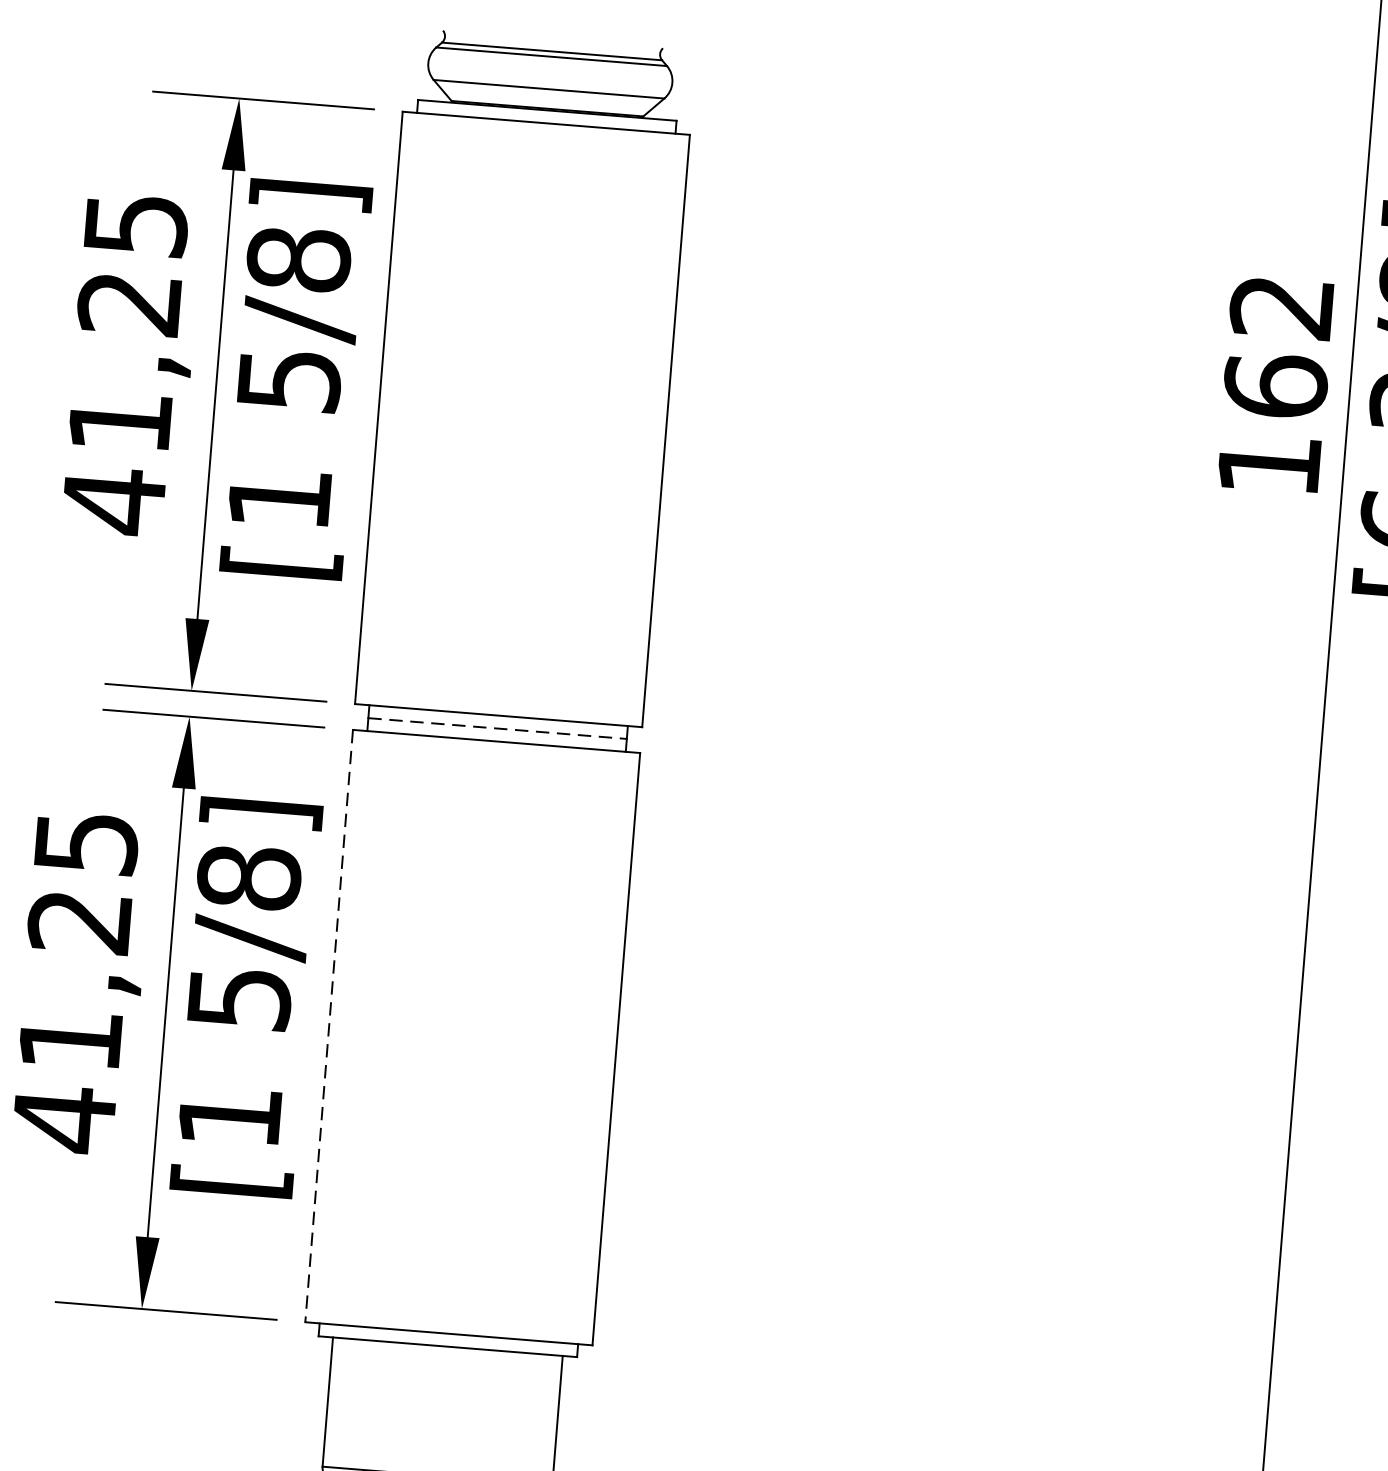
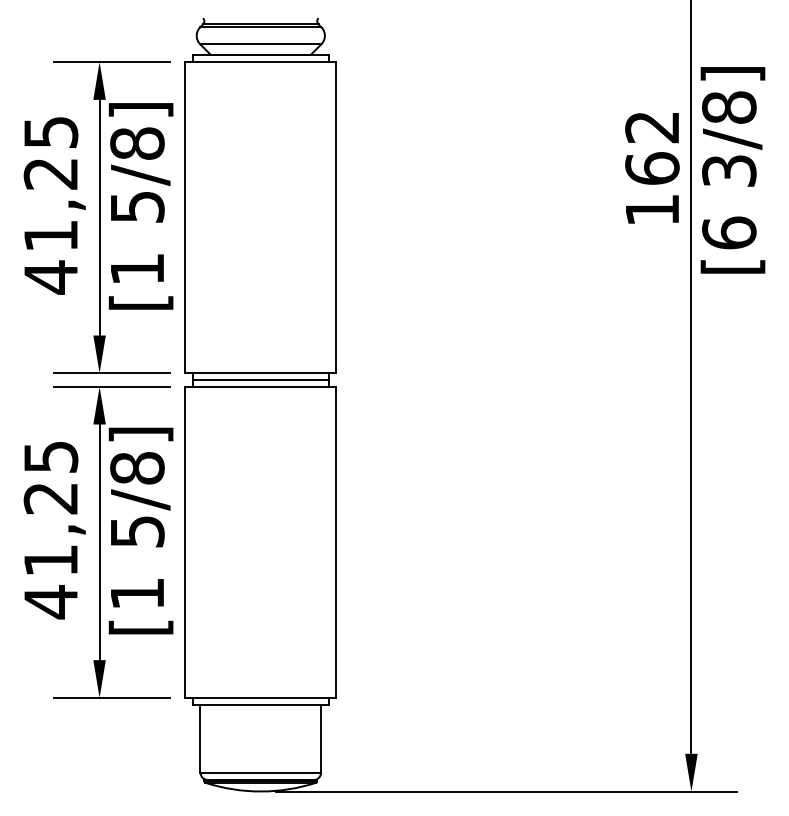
line: (496, 729) -> (260, 380), dashed -> solid
line: (329, 1026) -> (185, 542), dashed -> solid

